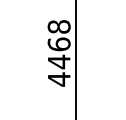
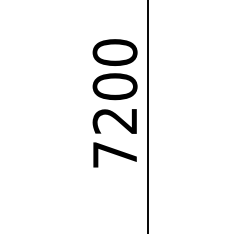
text: (58, 53) -> (113, 104), 4468 -> 7200

